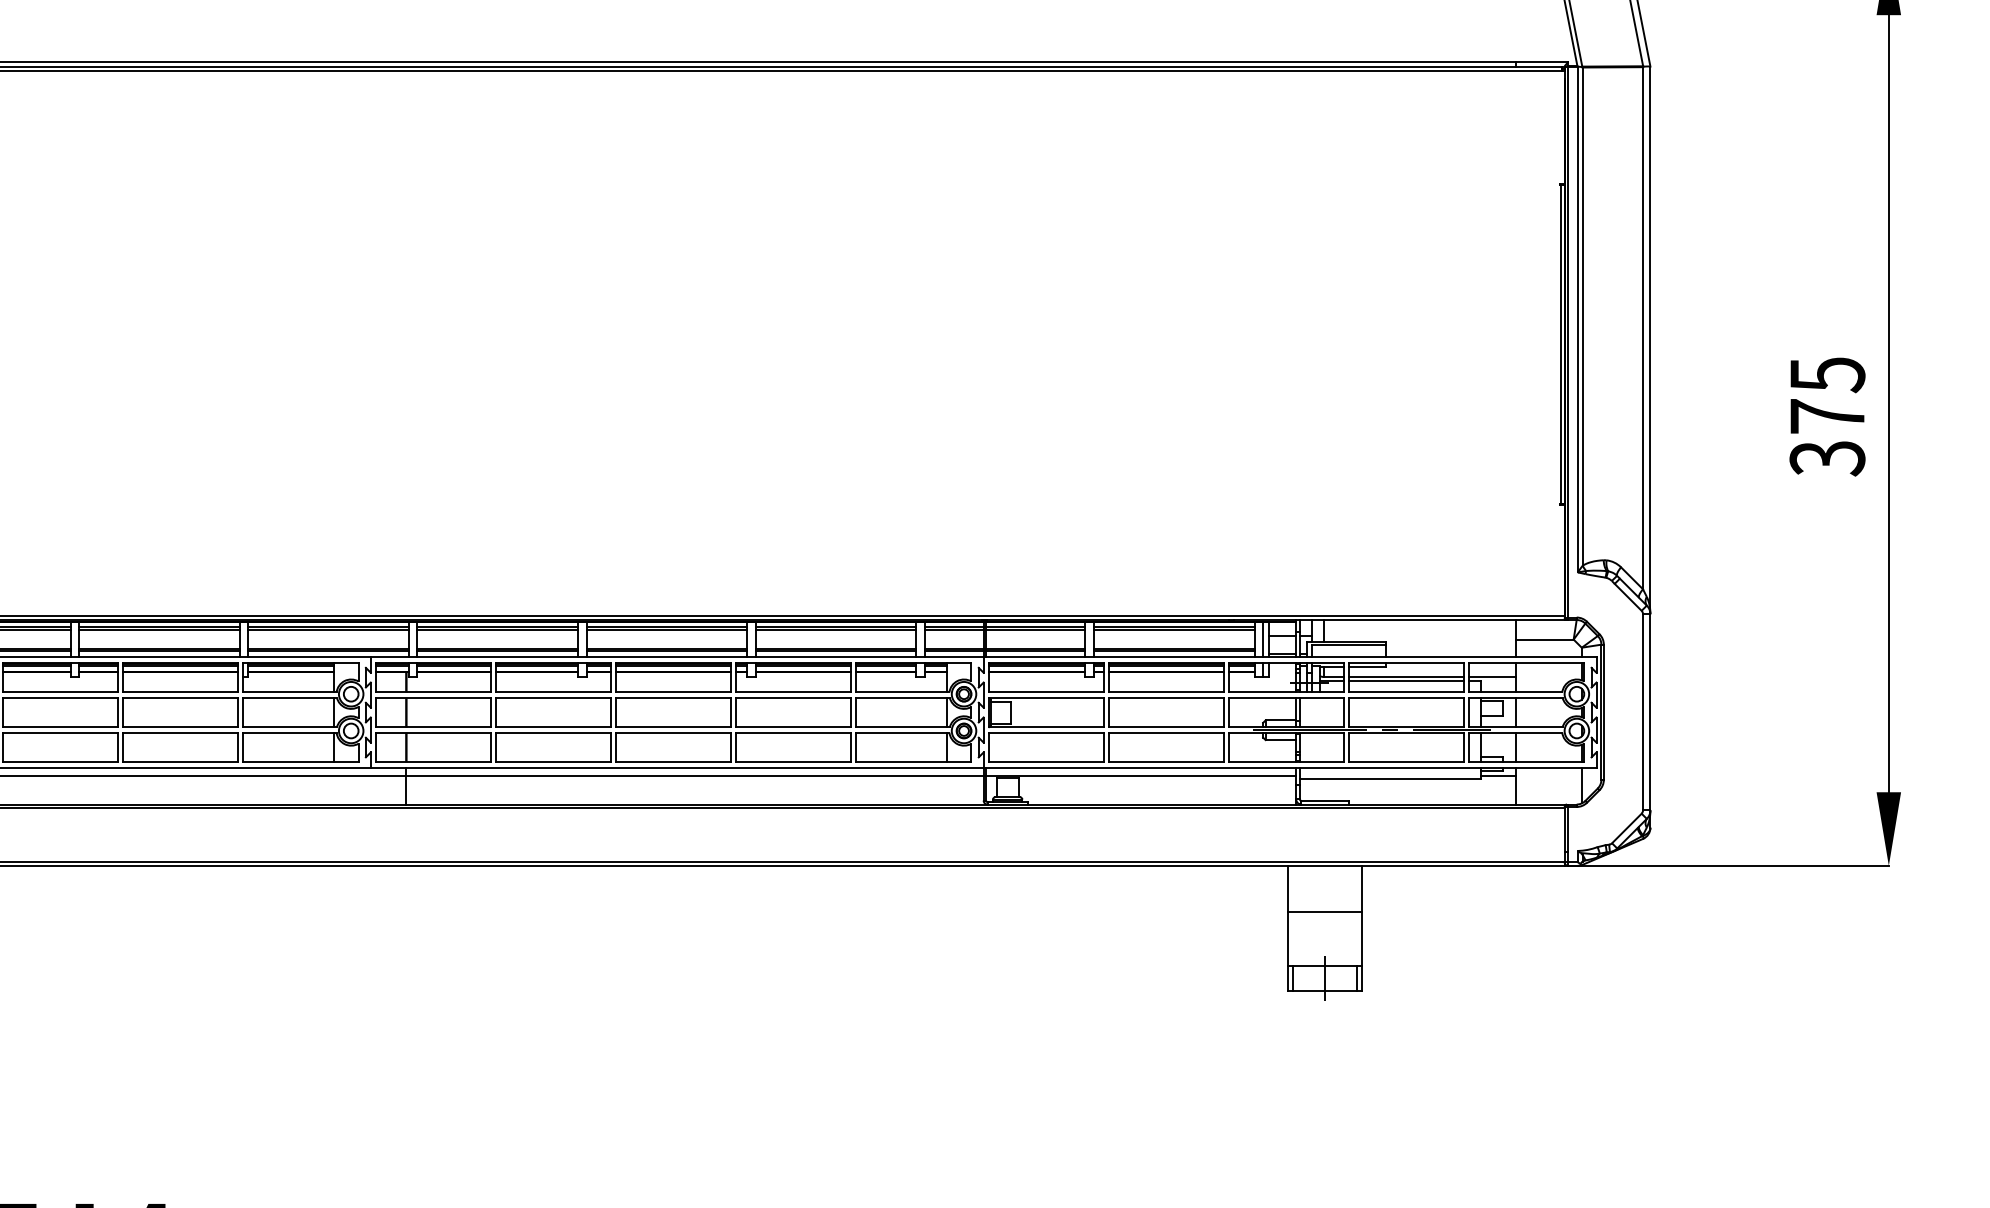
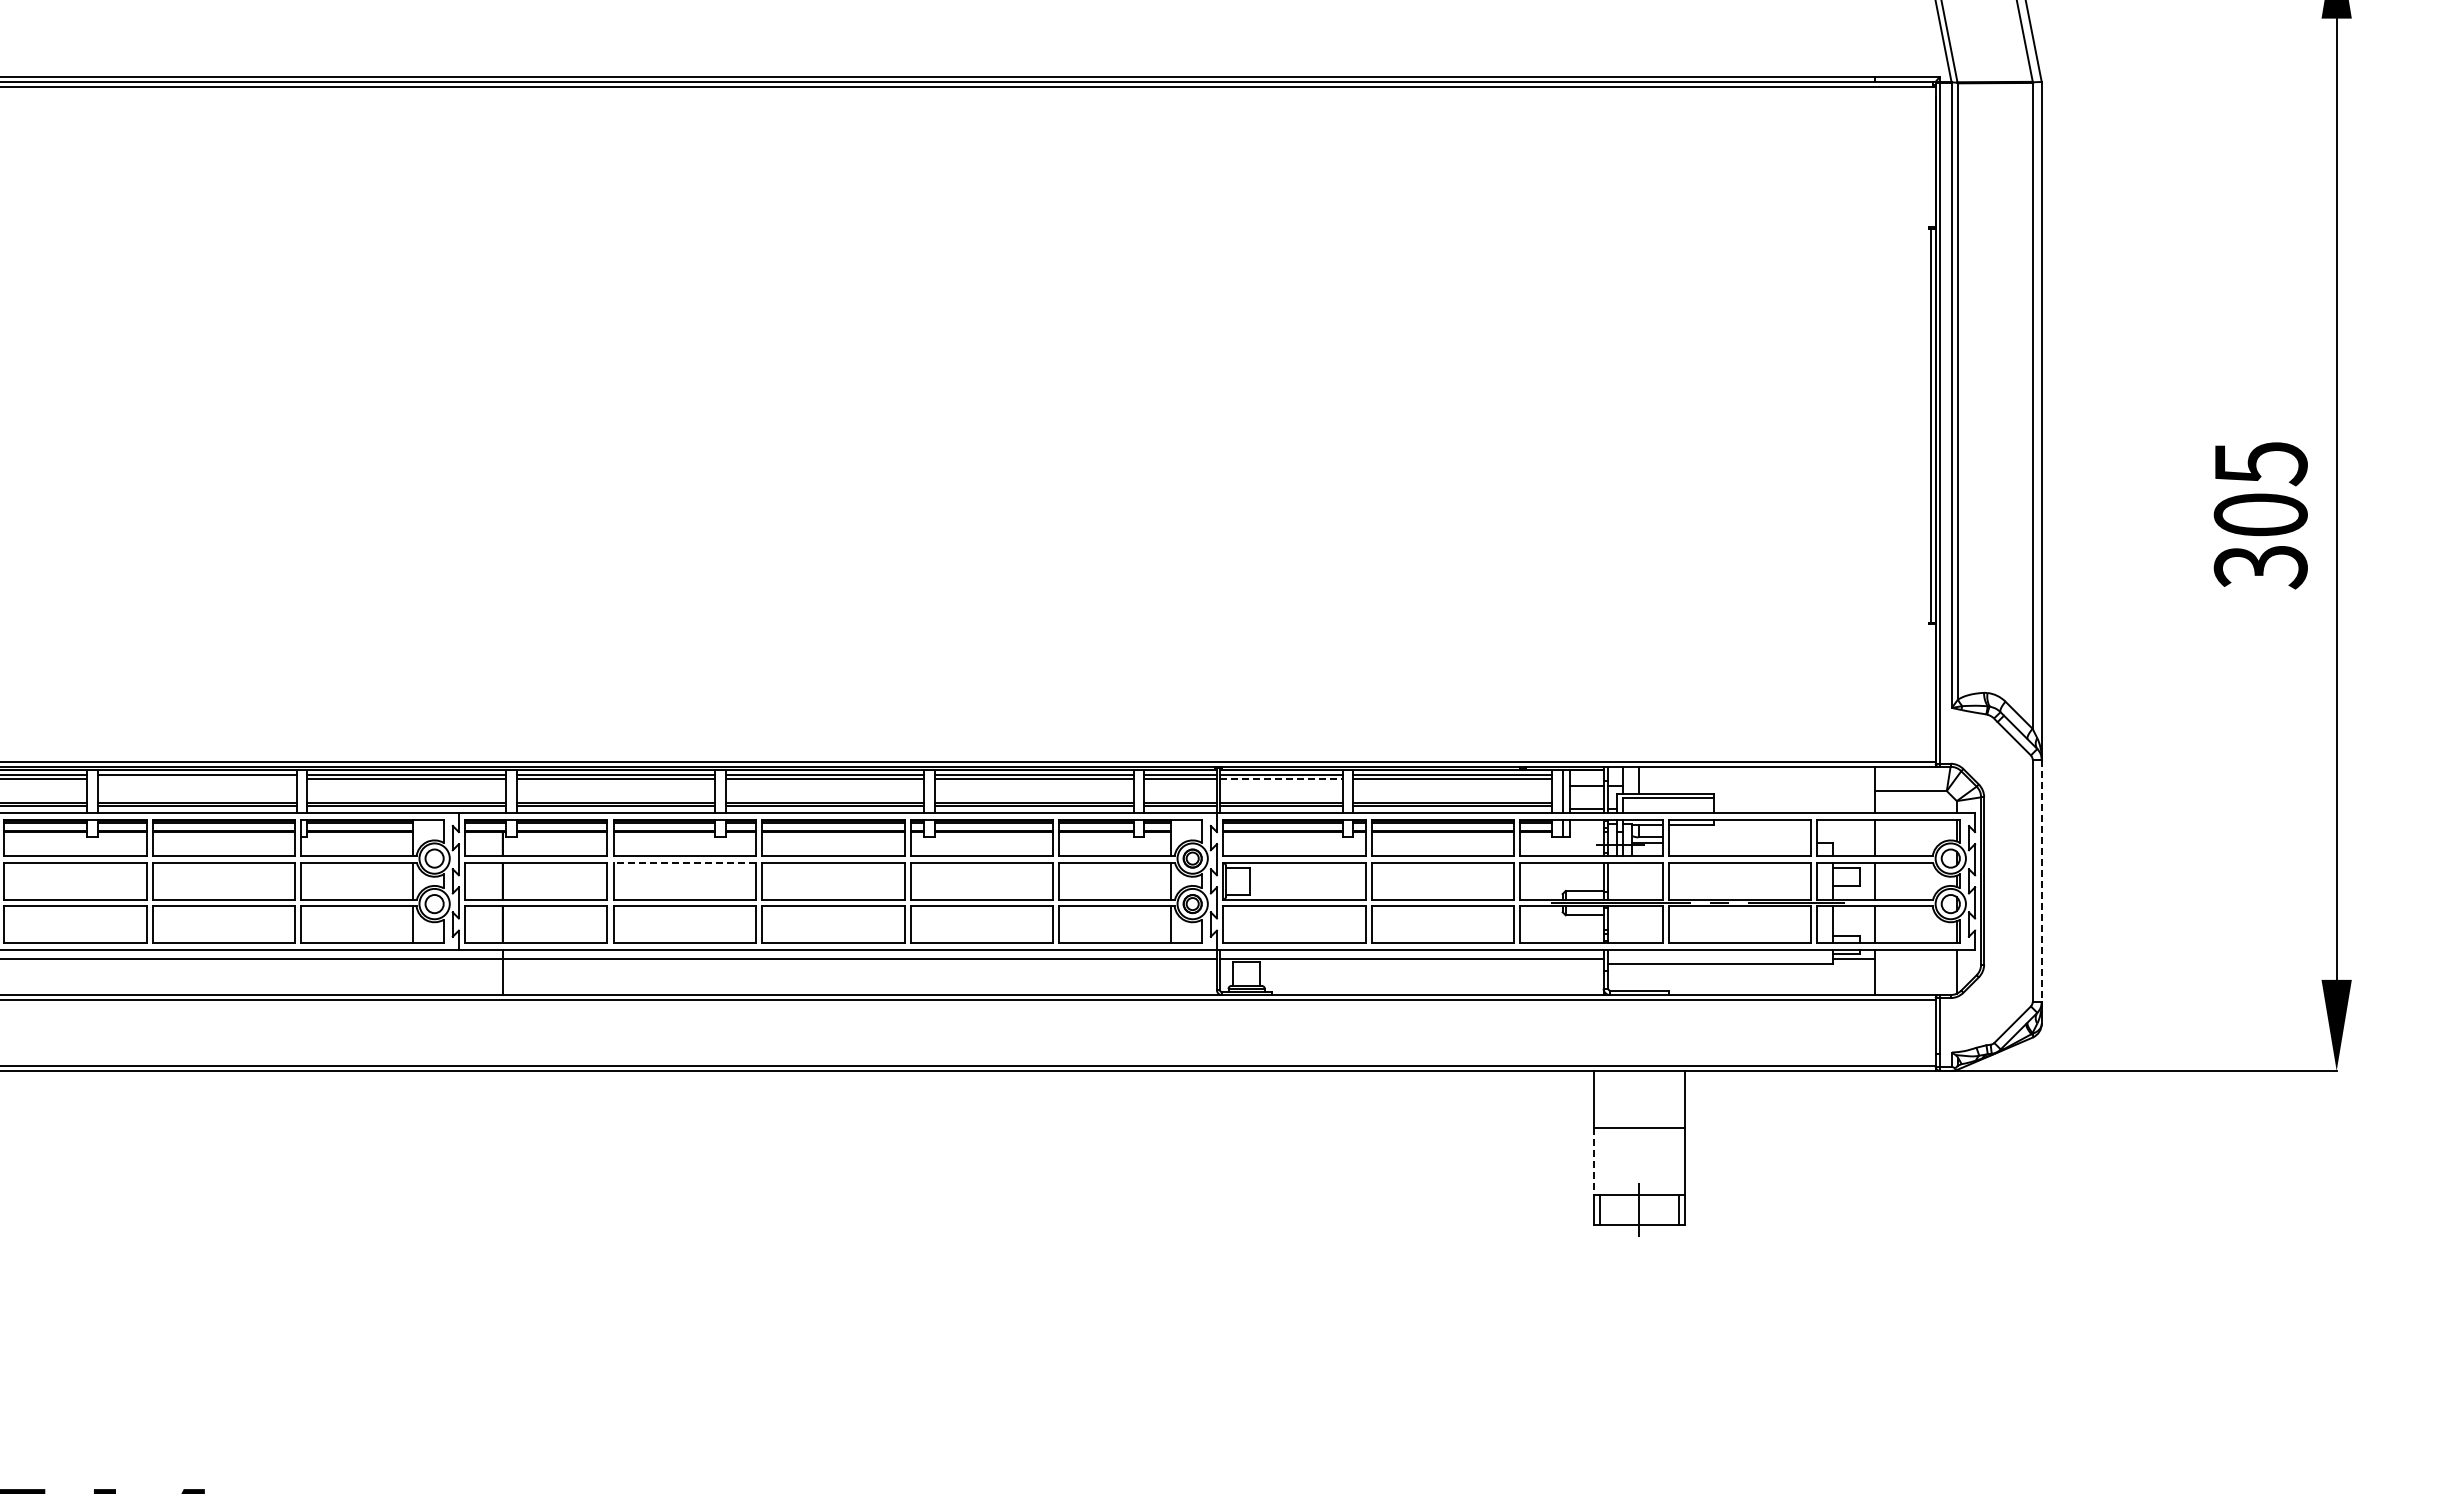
text: (1827, 416) -> (2260, 514), 375 -> 305
line: (159, 630) -> (197, 779), removed
line: (1035, 630) -> (1281, 779), solid -> dashed
line: (1406, 677) -> (1739, 837), removed
line: (1492, 677) -> (1846, 837), removed
line: (1406, 681) -> (1739, 842), removed
line: (553, 698) -> (684, 863), solid -> dashed
line: (1650, 712) -> (2041, 881), solid -> dashed
line: (1288, 939) -> (1593, 1162), solid -> dashed

